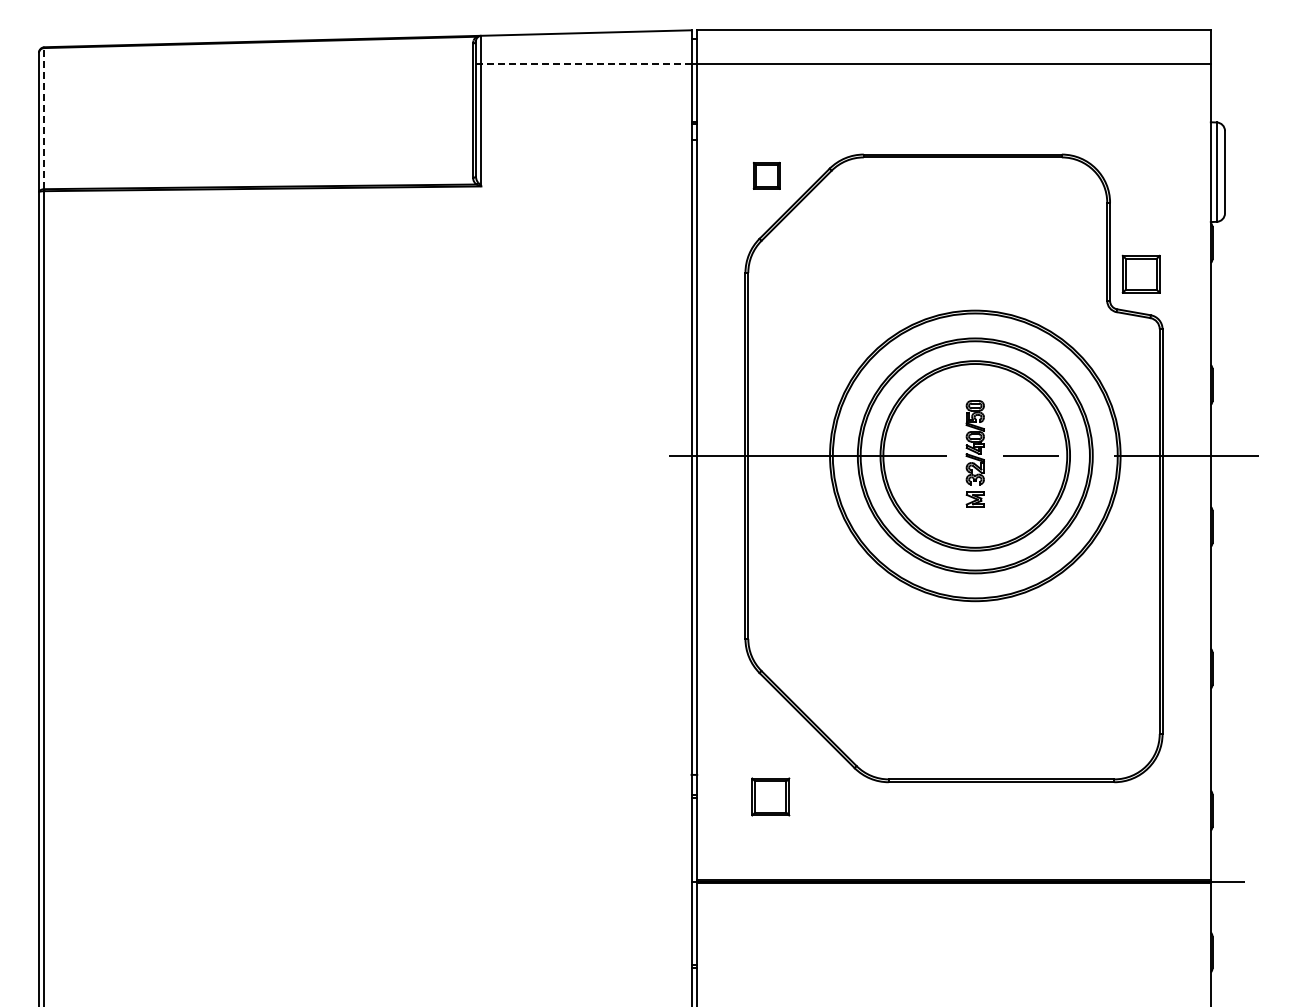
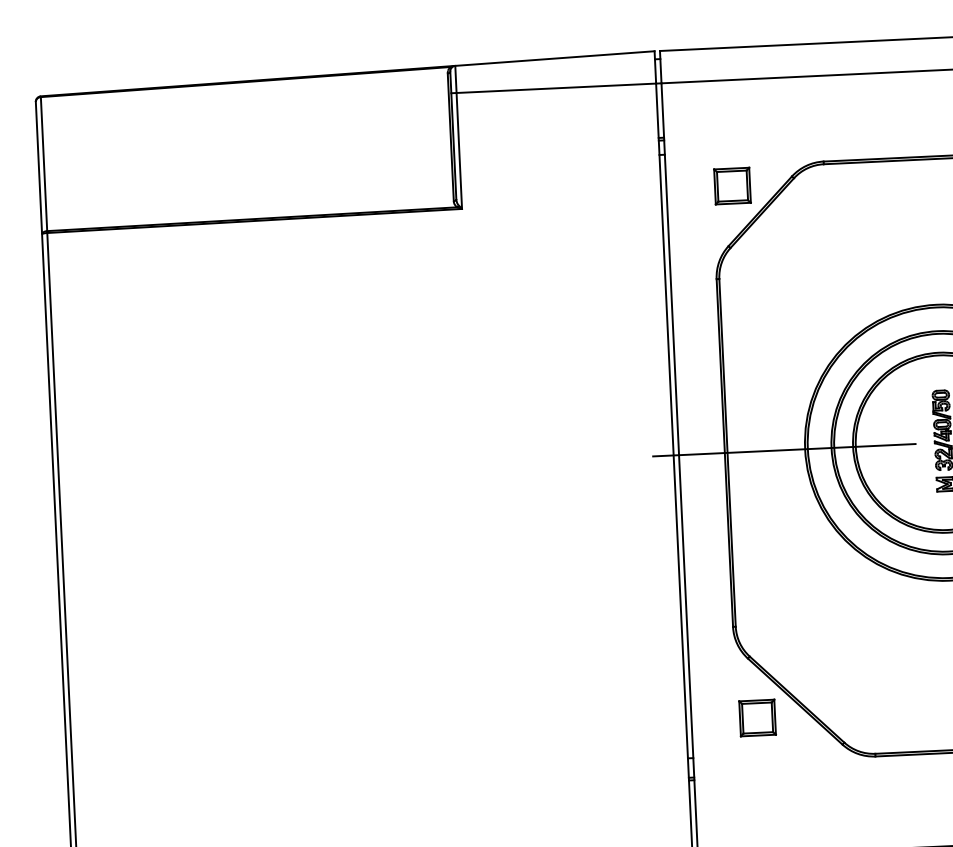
line: (583, 64) -> (553, 88), dashed -> solid
line: (44, 118) -> (44, 163), dashed -> solid
part: (766, 175) -> (732, 185), size x1.43
part: (770, 796) -> (757, 717), moved

